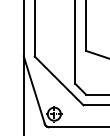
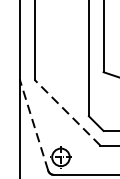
line: (59, 80) -> (67, 112), solid -> dashed
line: (34, 89) -> (34, 124), solid -> dashed

